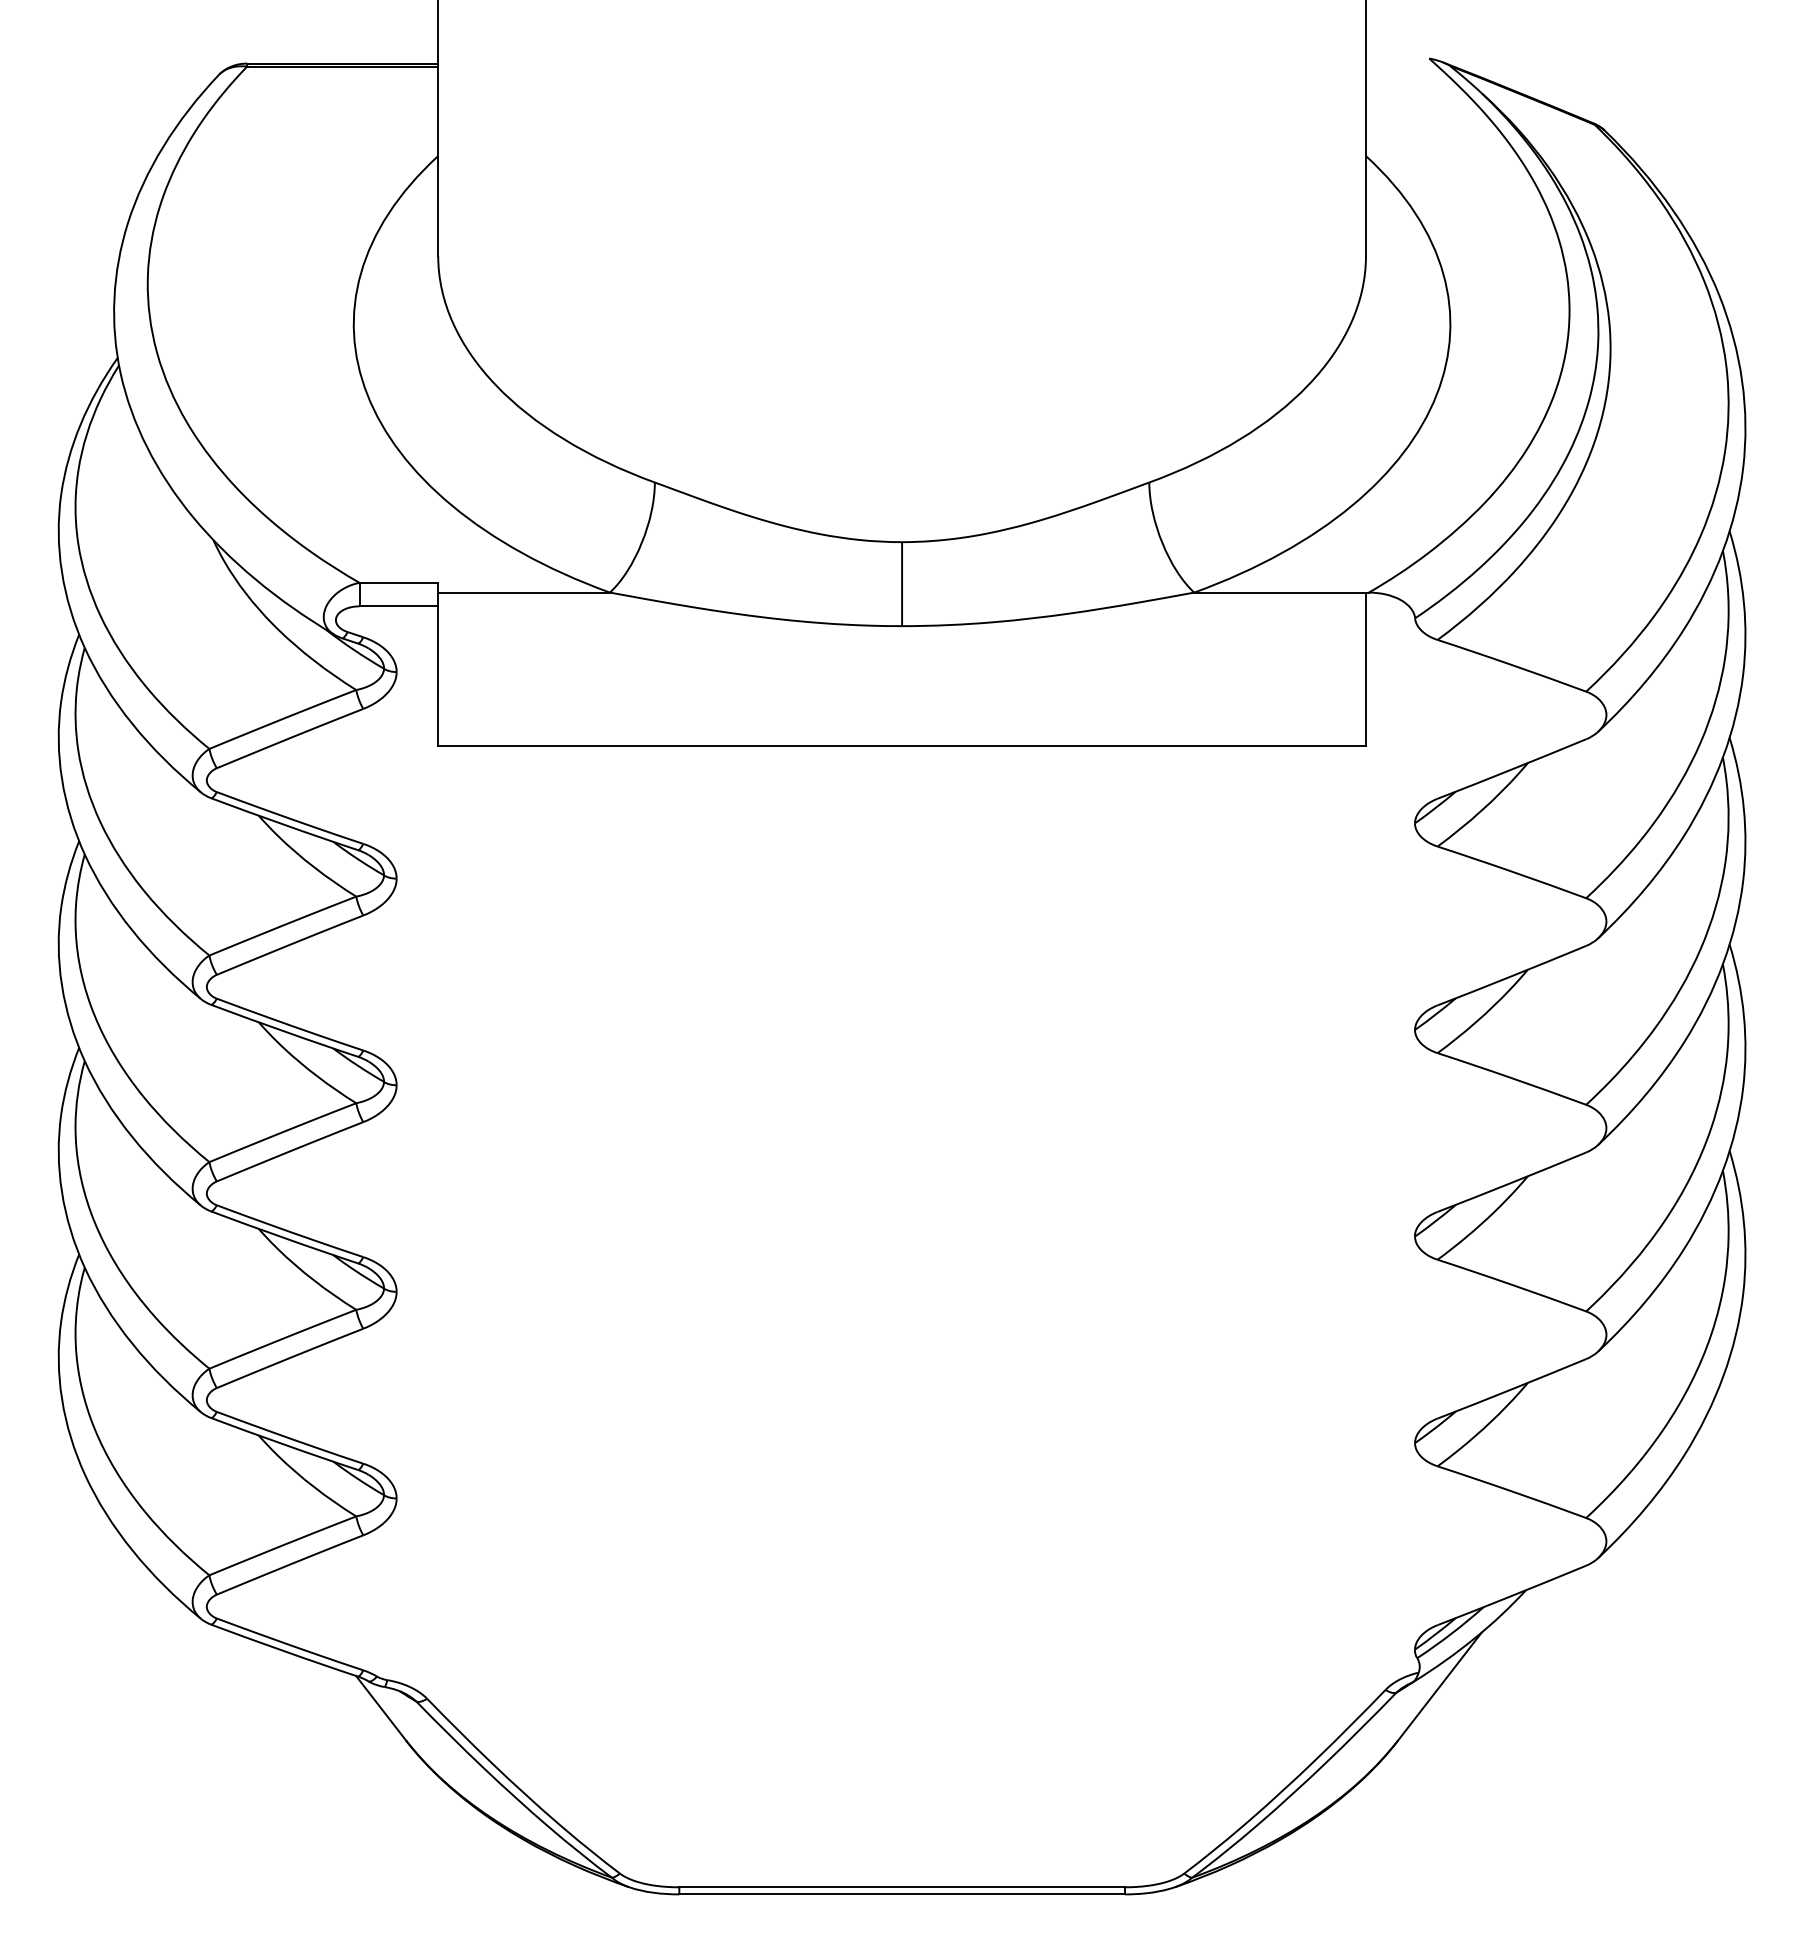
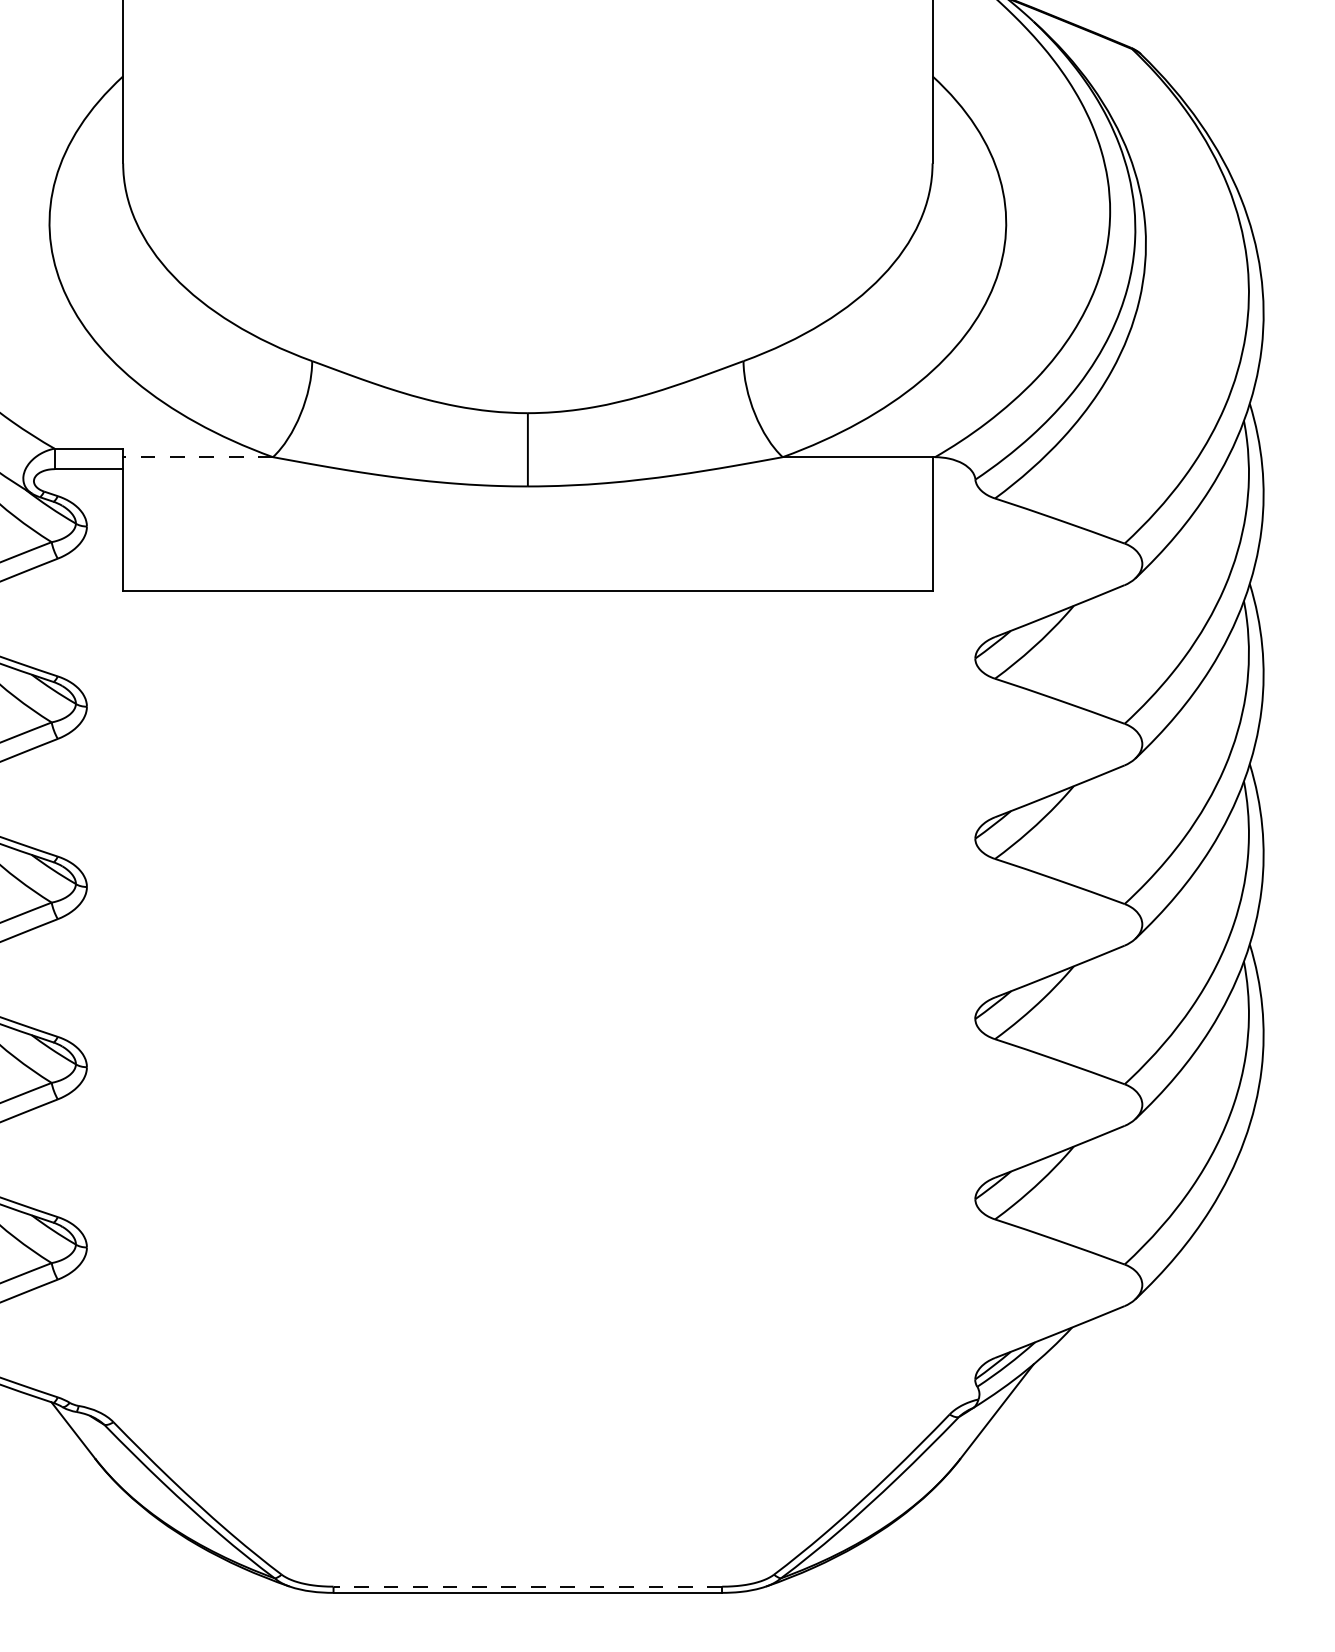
line: (524, 592) -> (198, 457), solid -> dashed
line: (902, 1887) -> (528, 1586), solid -> dashed

